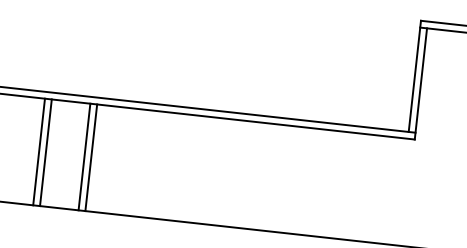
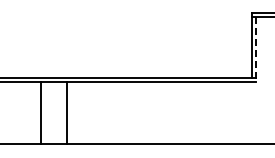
line: (421, 85) -> (256, 50), solid -> dashed
line: (45, 152) -> (44, 113), removed
line: (90, 157) -> (70, 113), removed

